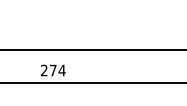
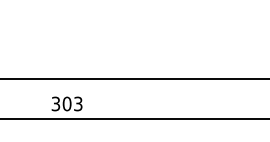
text: (52, 70) -> (66, 103), 274 -> 303

